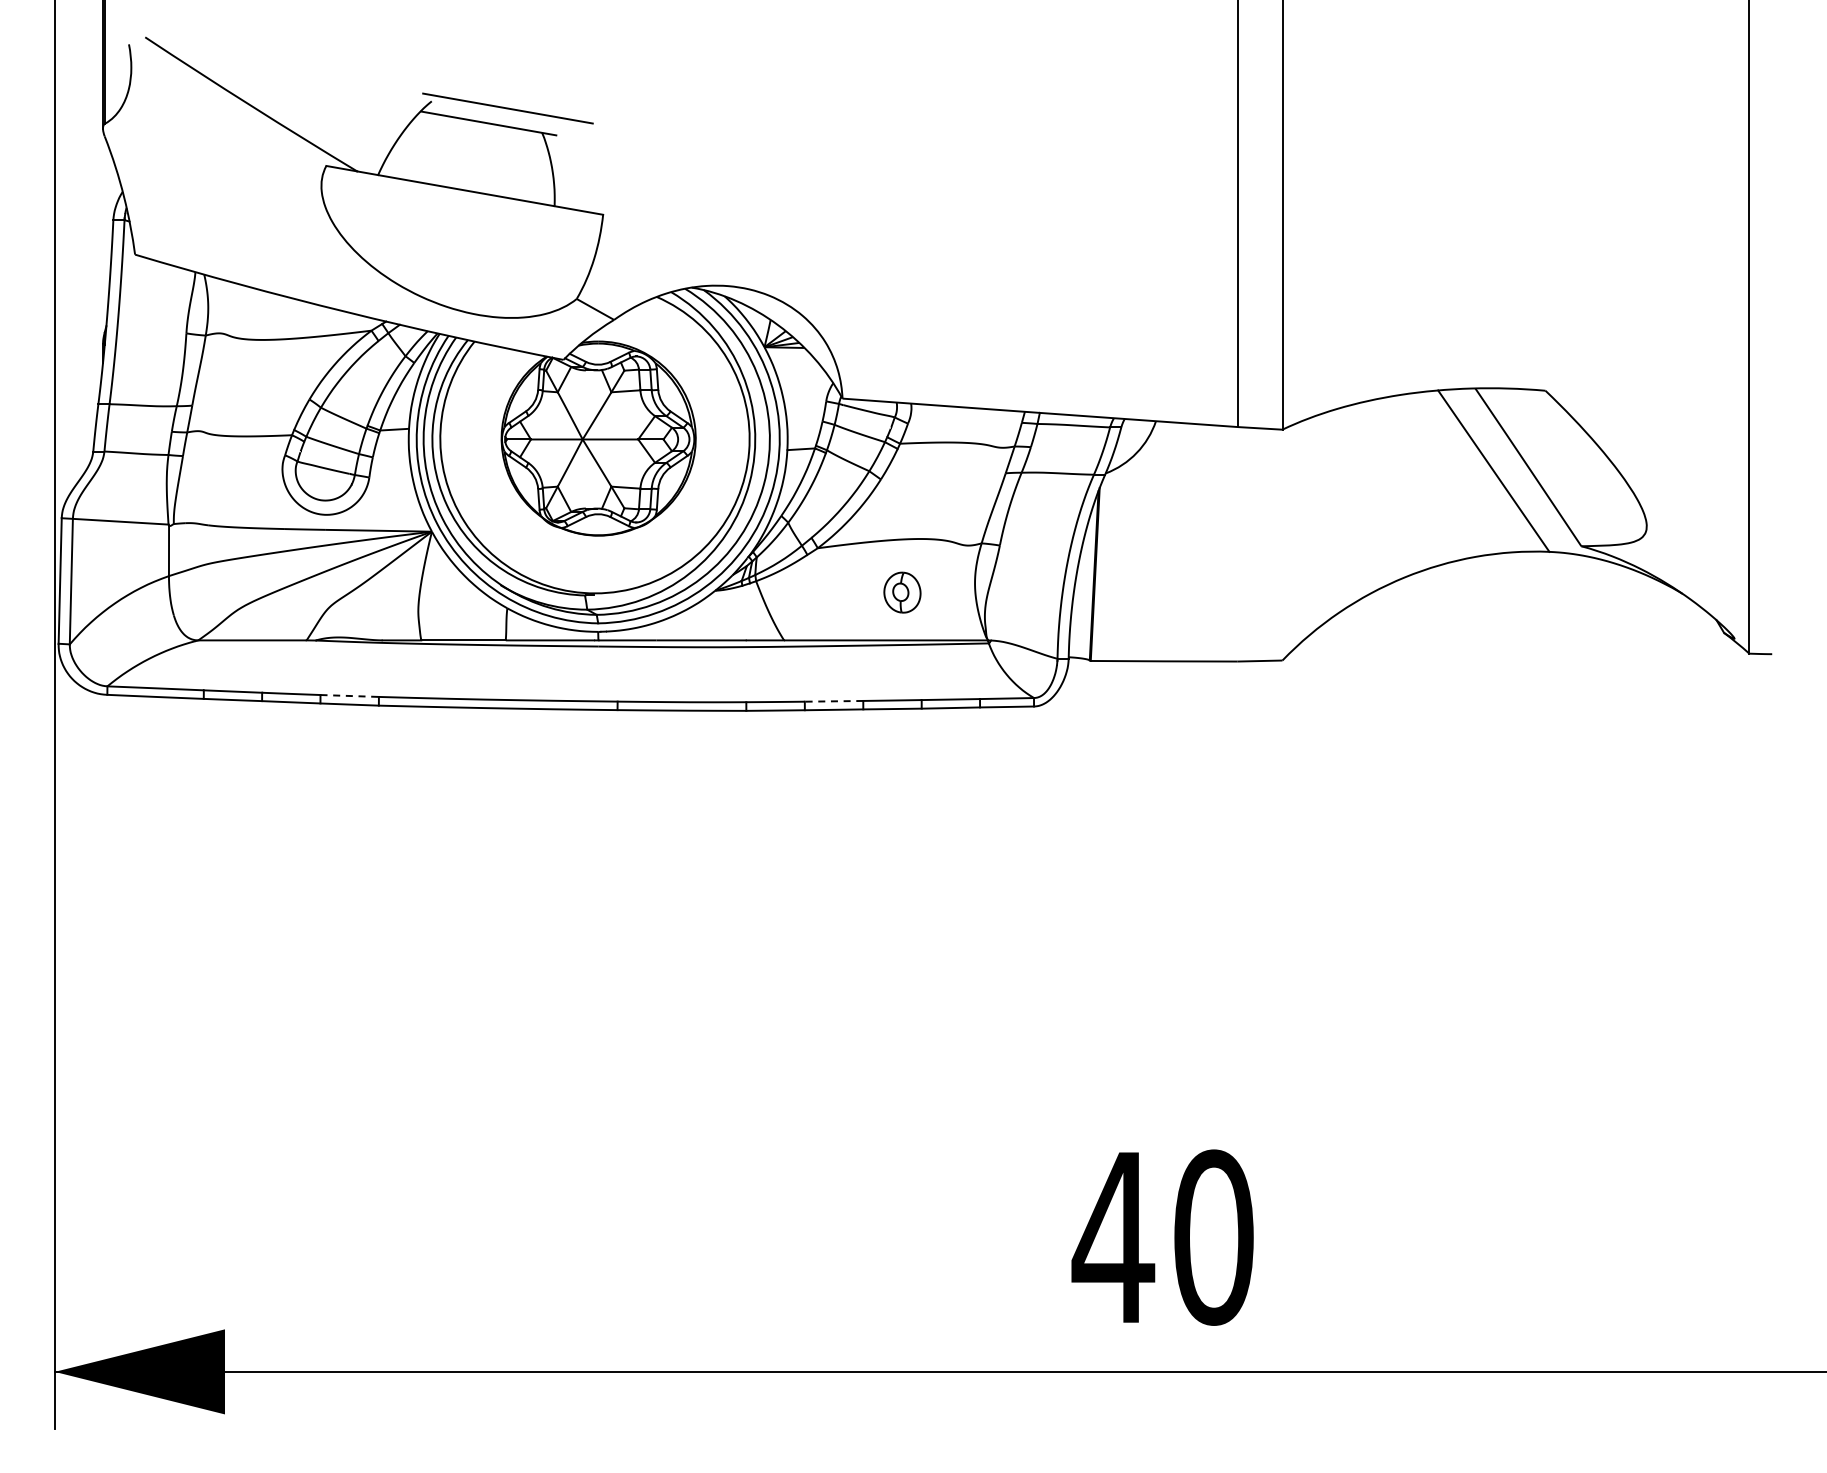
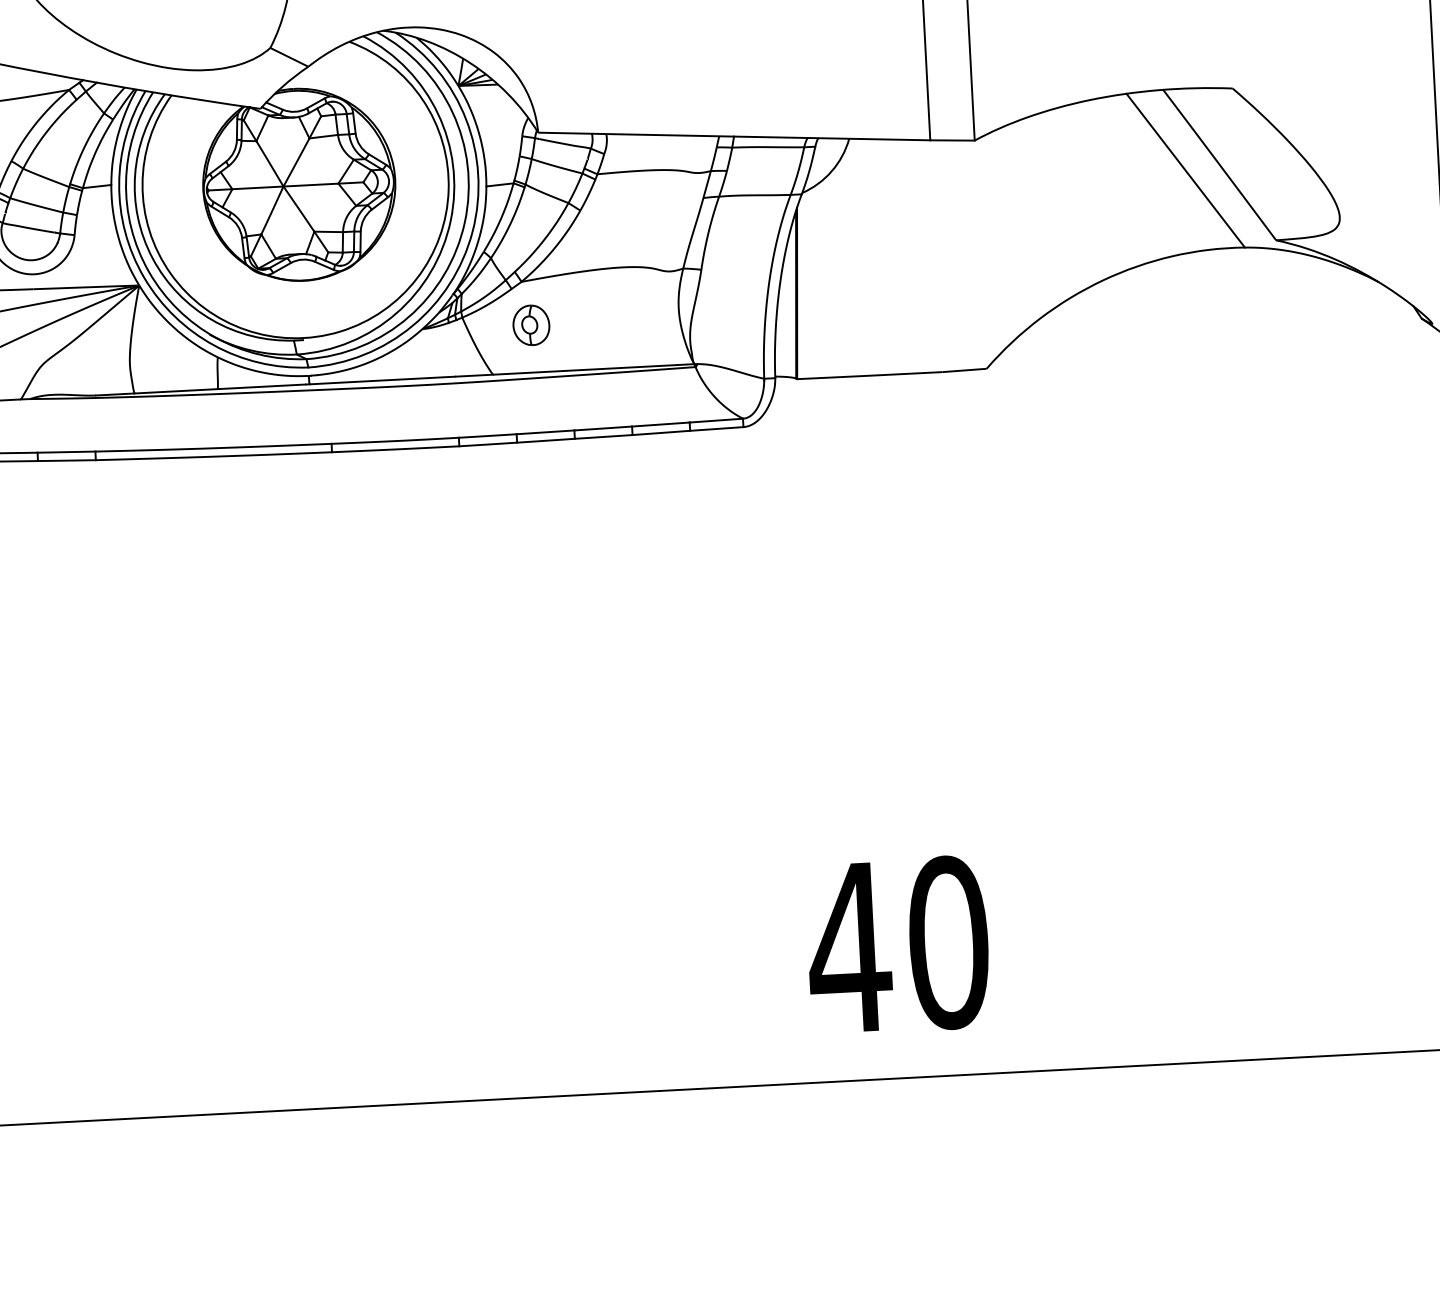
part: (902, 592) -> (531, 325), moved
line: (350, 696) -> (67, 452), dashed -> solid
line: (833, 701) -> (544, 432), dashed -> solid

